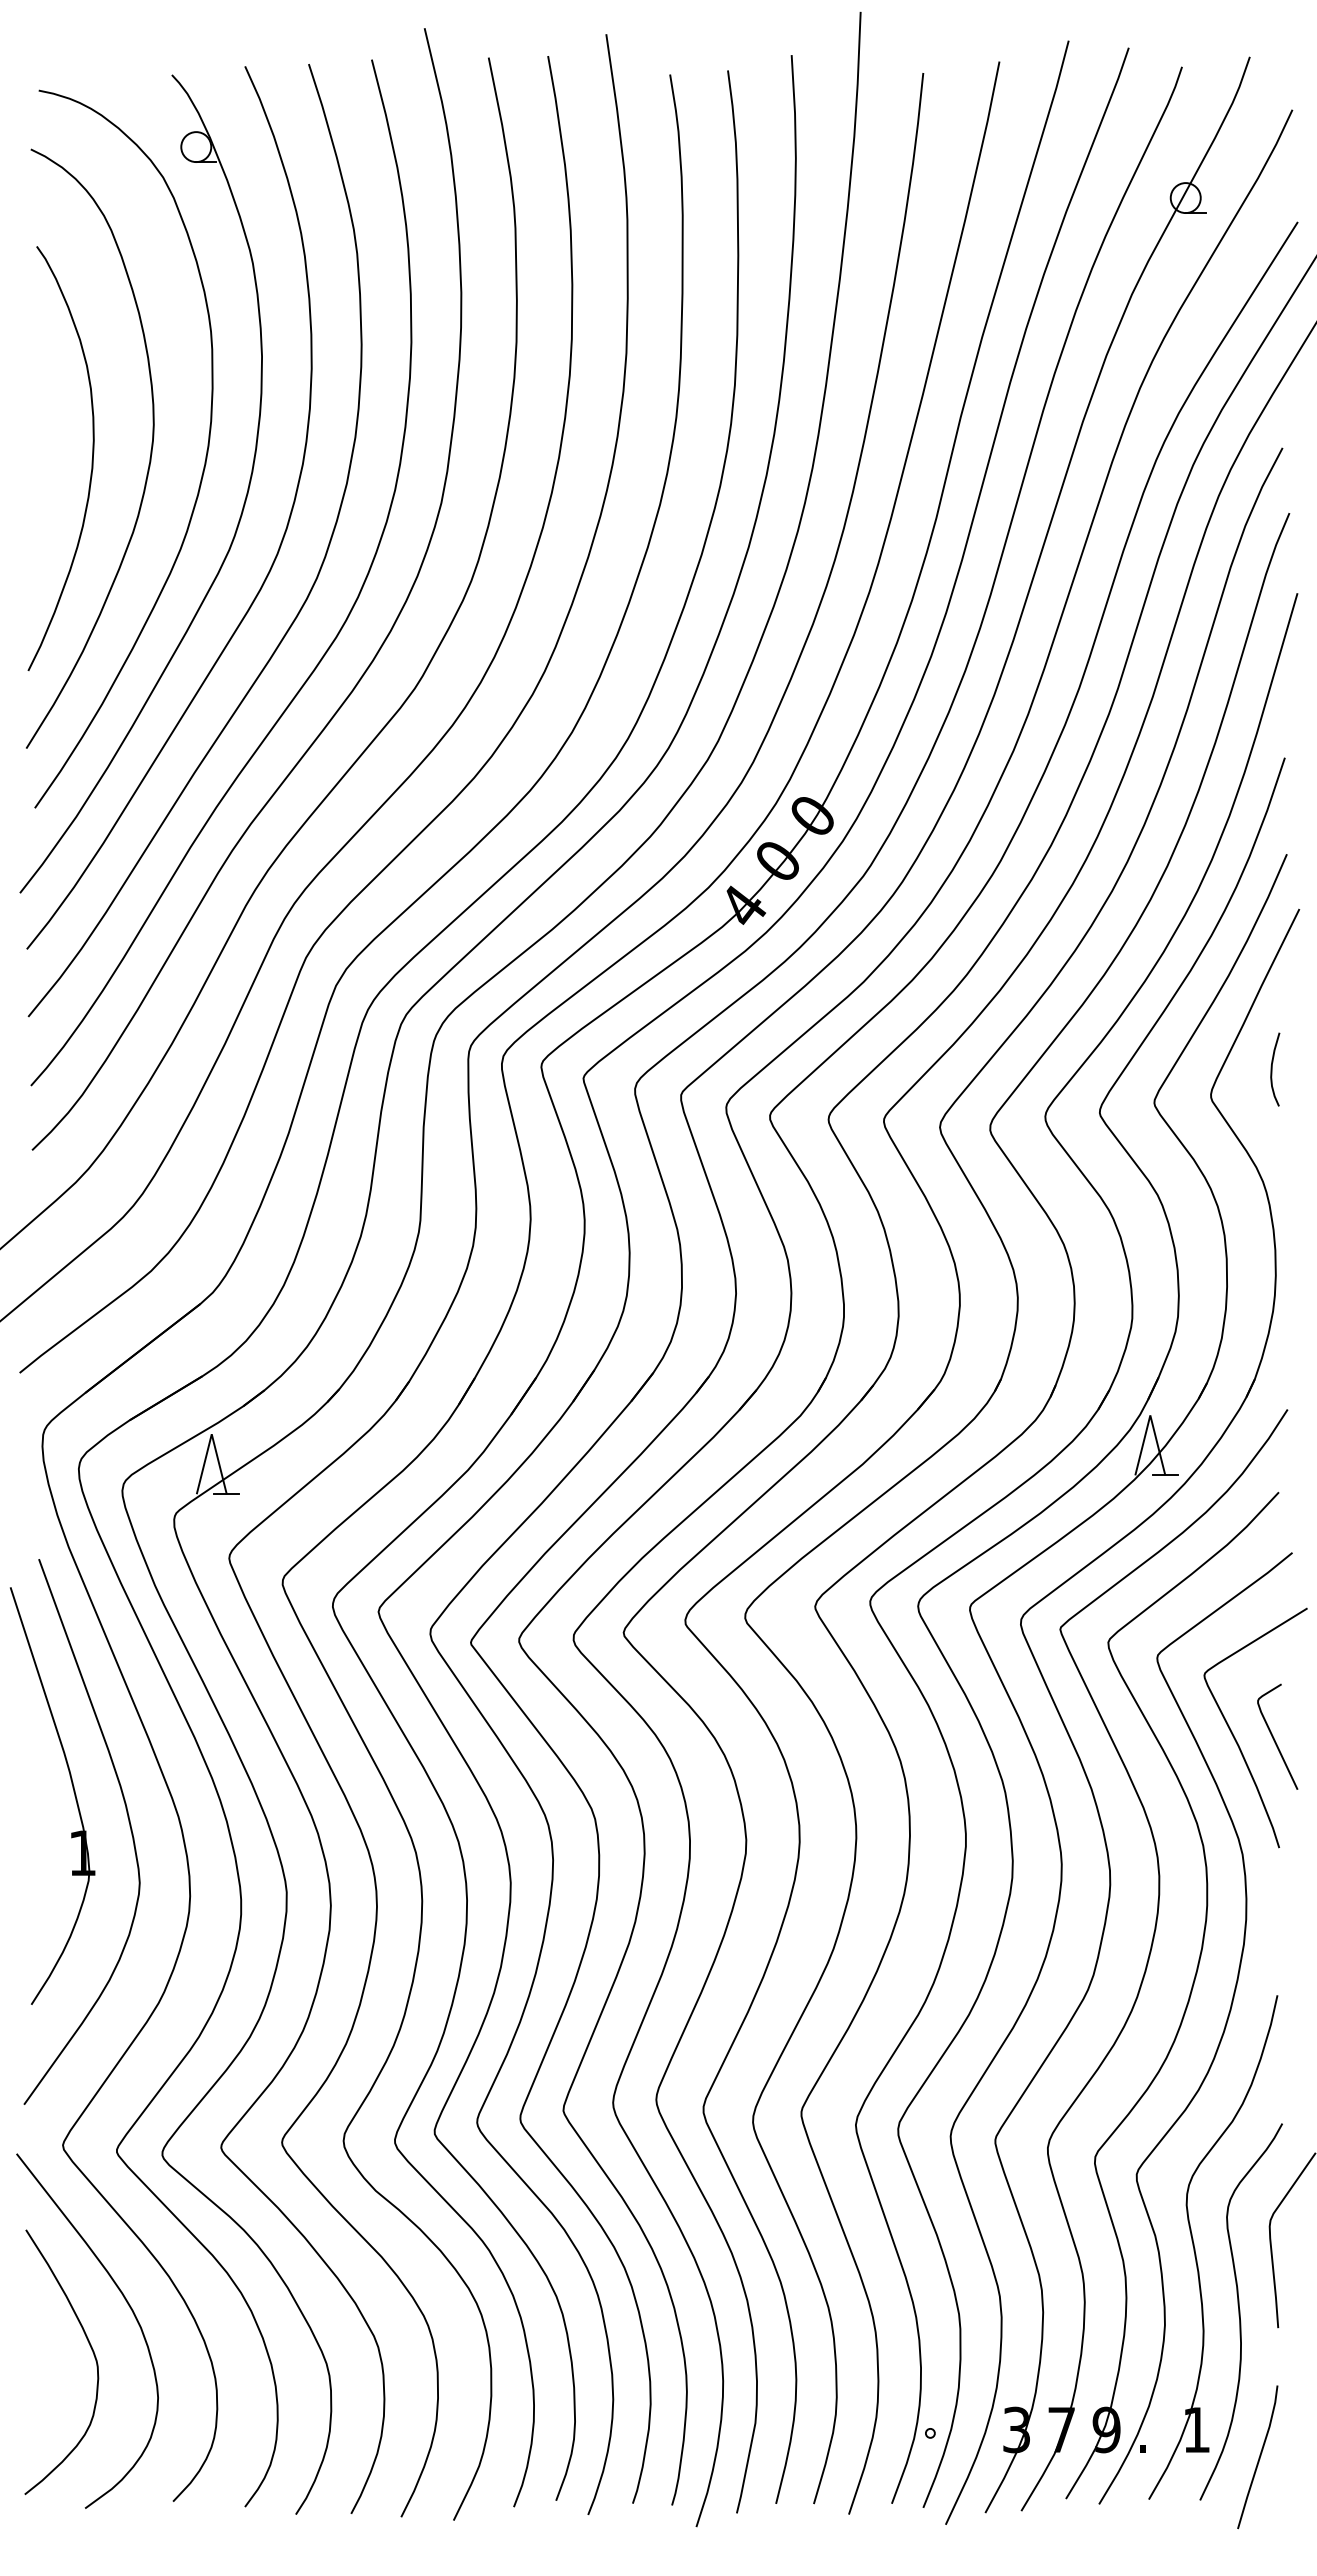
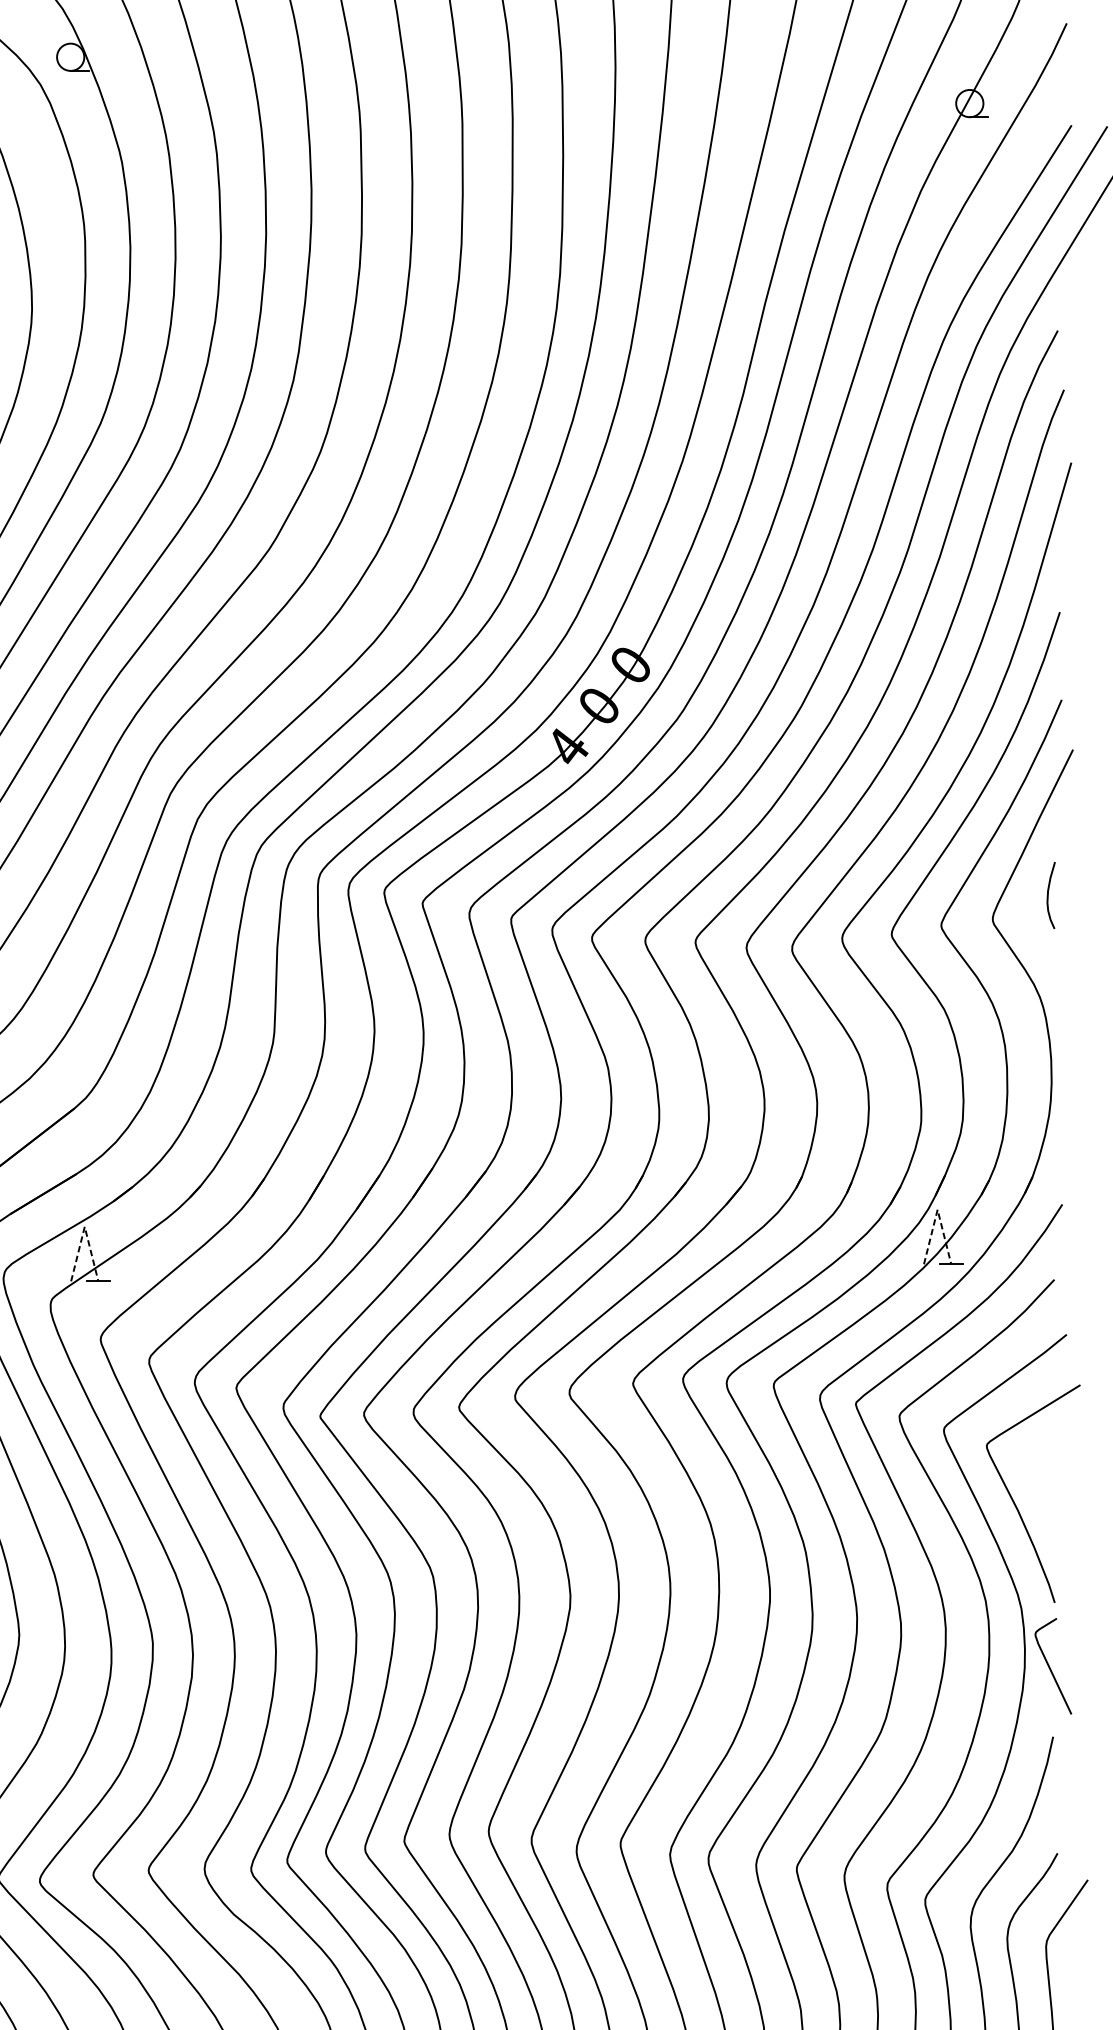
line: (1150, 1415) -> (937, 1209), solid -> dashed
line: (211, 1434) -> (84, 1227), solid -> dashed
curve: (1274, 1737) -> (1050, 1666), moved

